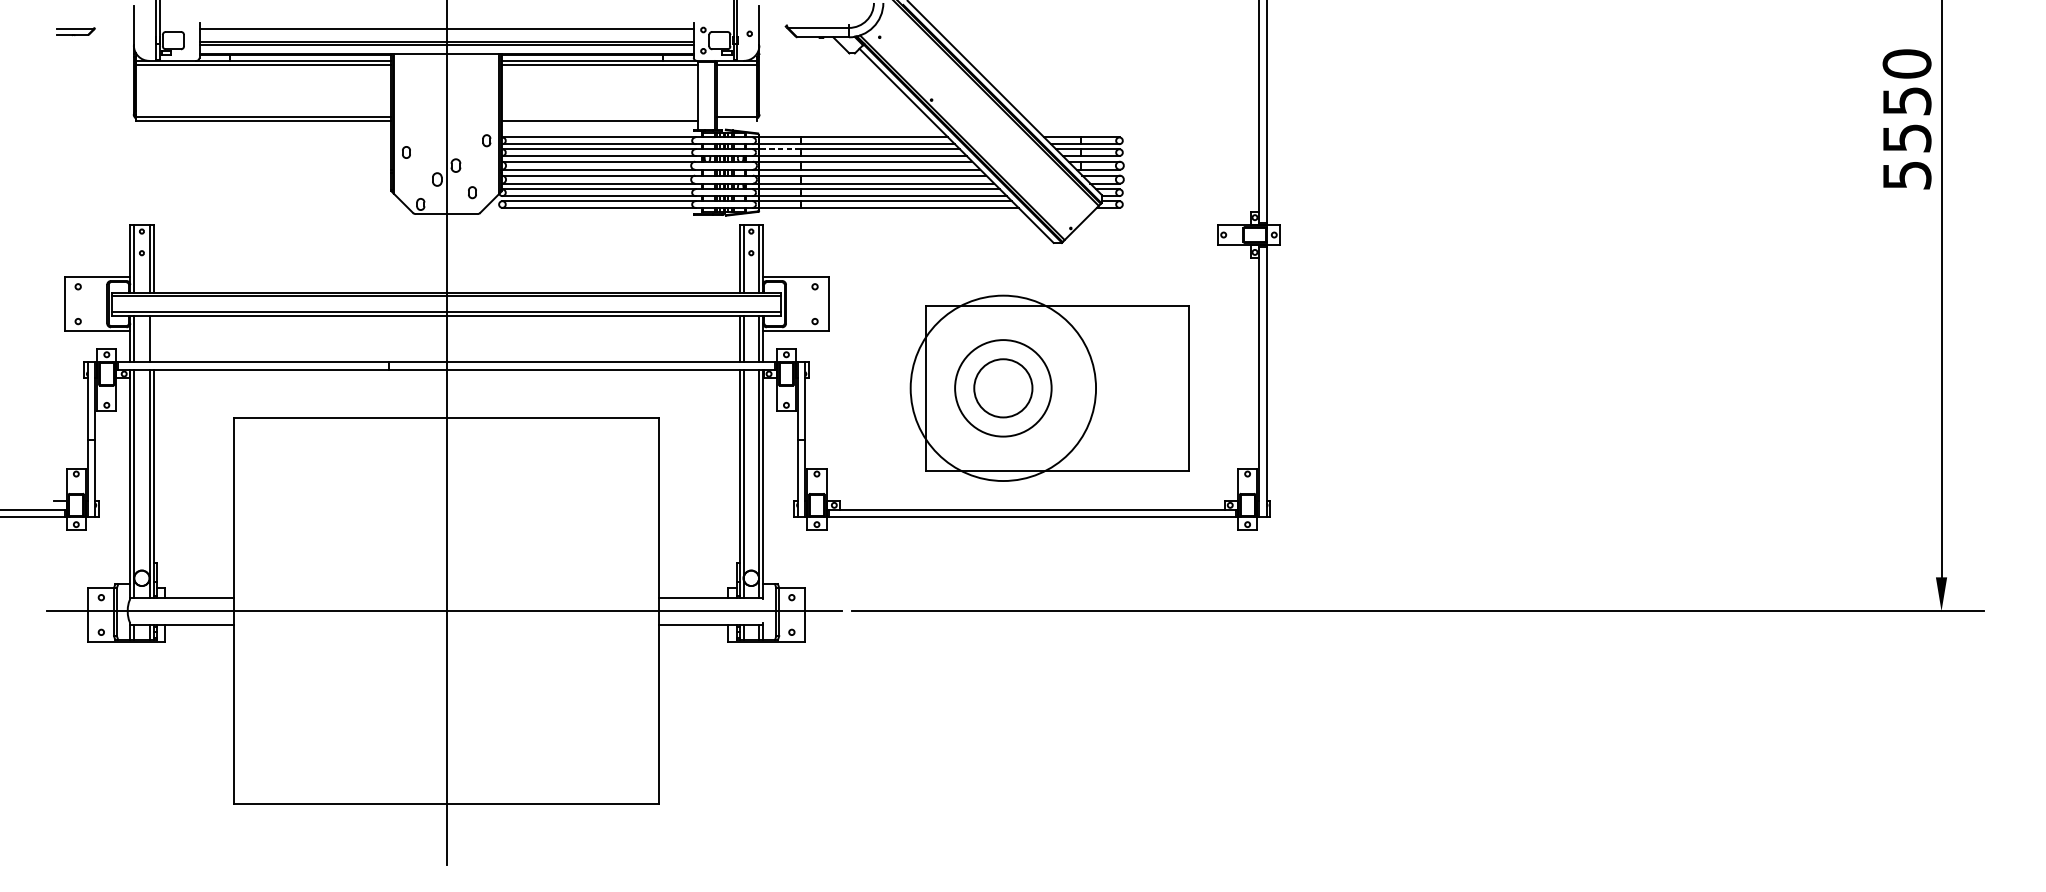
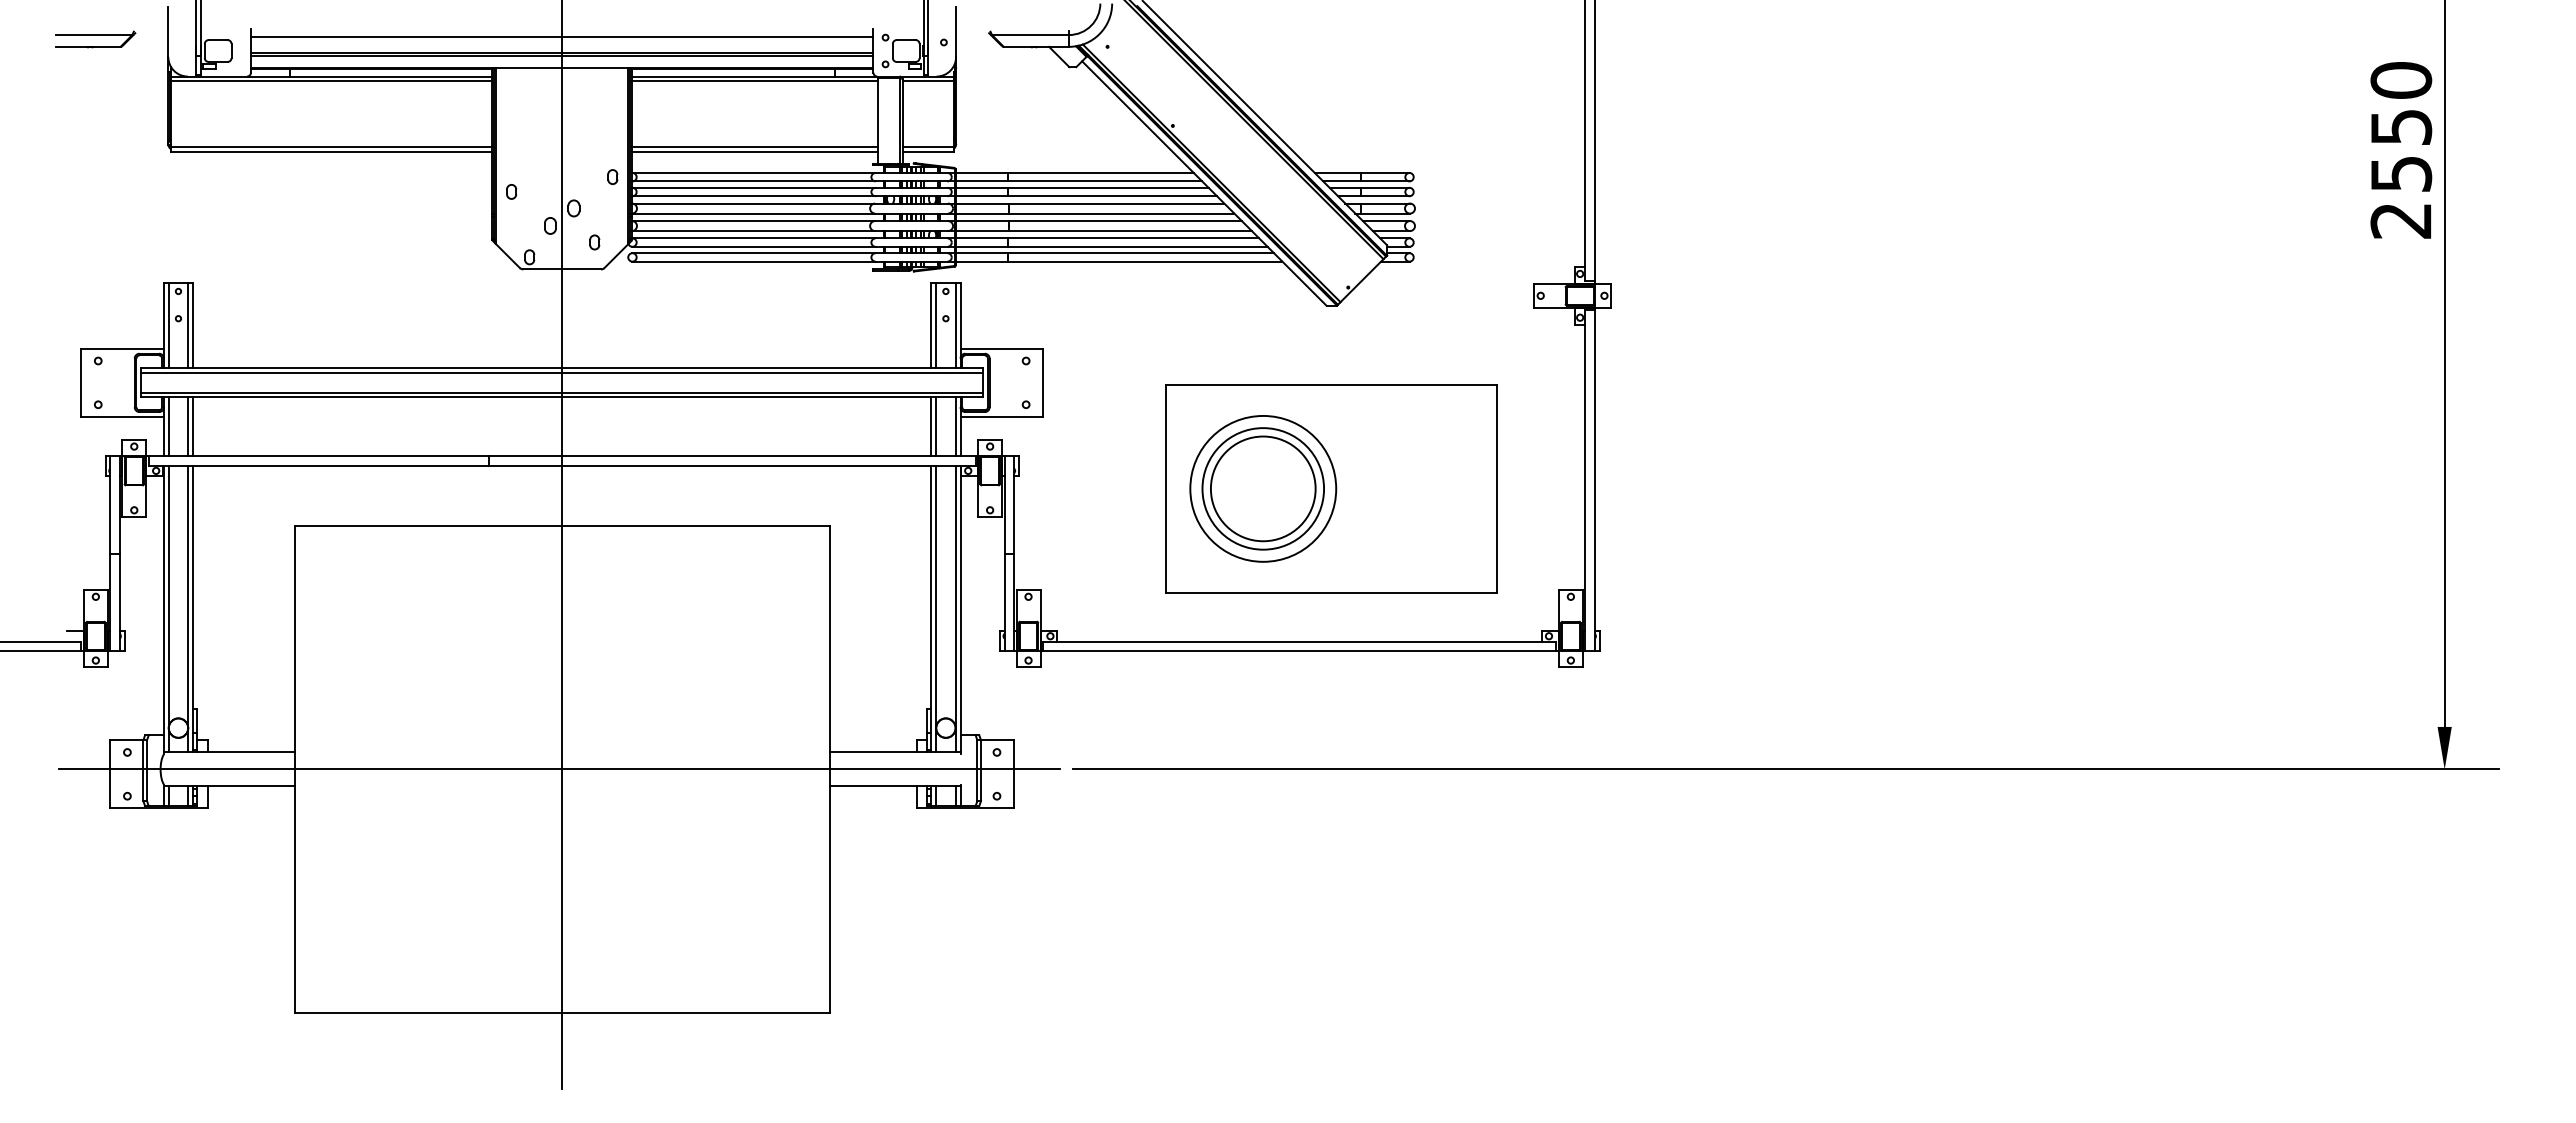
part: (76, 31) -> (95, 39), size x1.67
line: (600, 117) -> (755, 147), added
line: (736, 120) -> (927, 151), added
line: (779, 149) -> (981, 187), dashed -> solid
text: (1907, 175) -> (2401, 220), 5550 -> 2550
line: (153, 338) -> (193, 426), added
circle: (1002, 388) -> (1262, 488), size x1.43
circle: (1003, 388) -> (1263, 488), size x0.62

